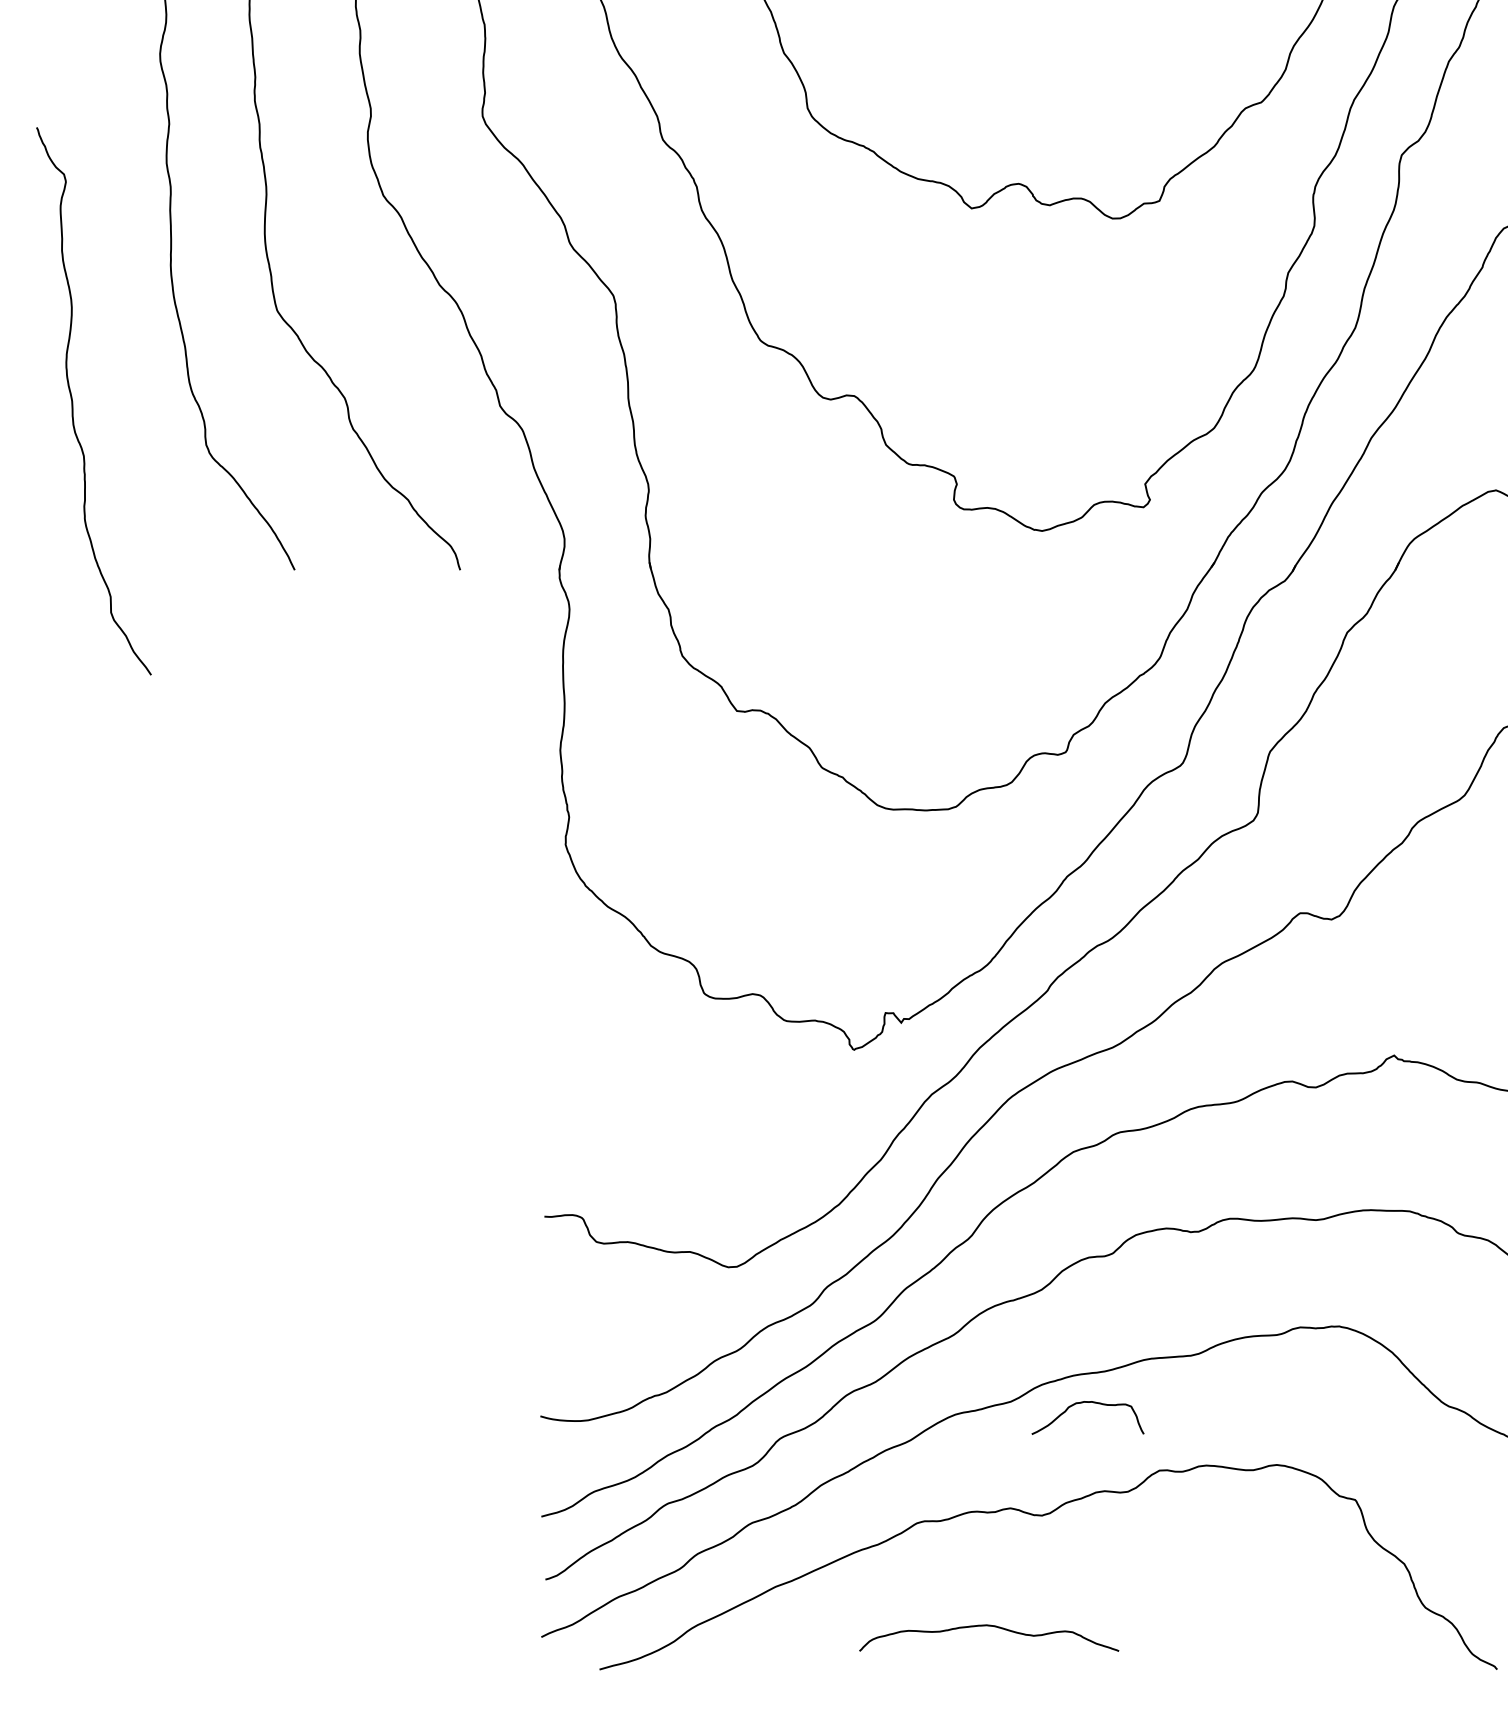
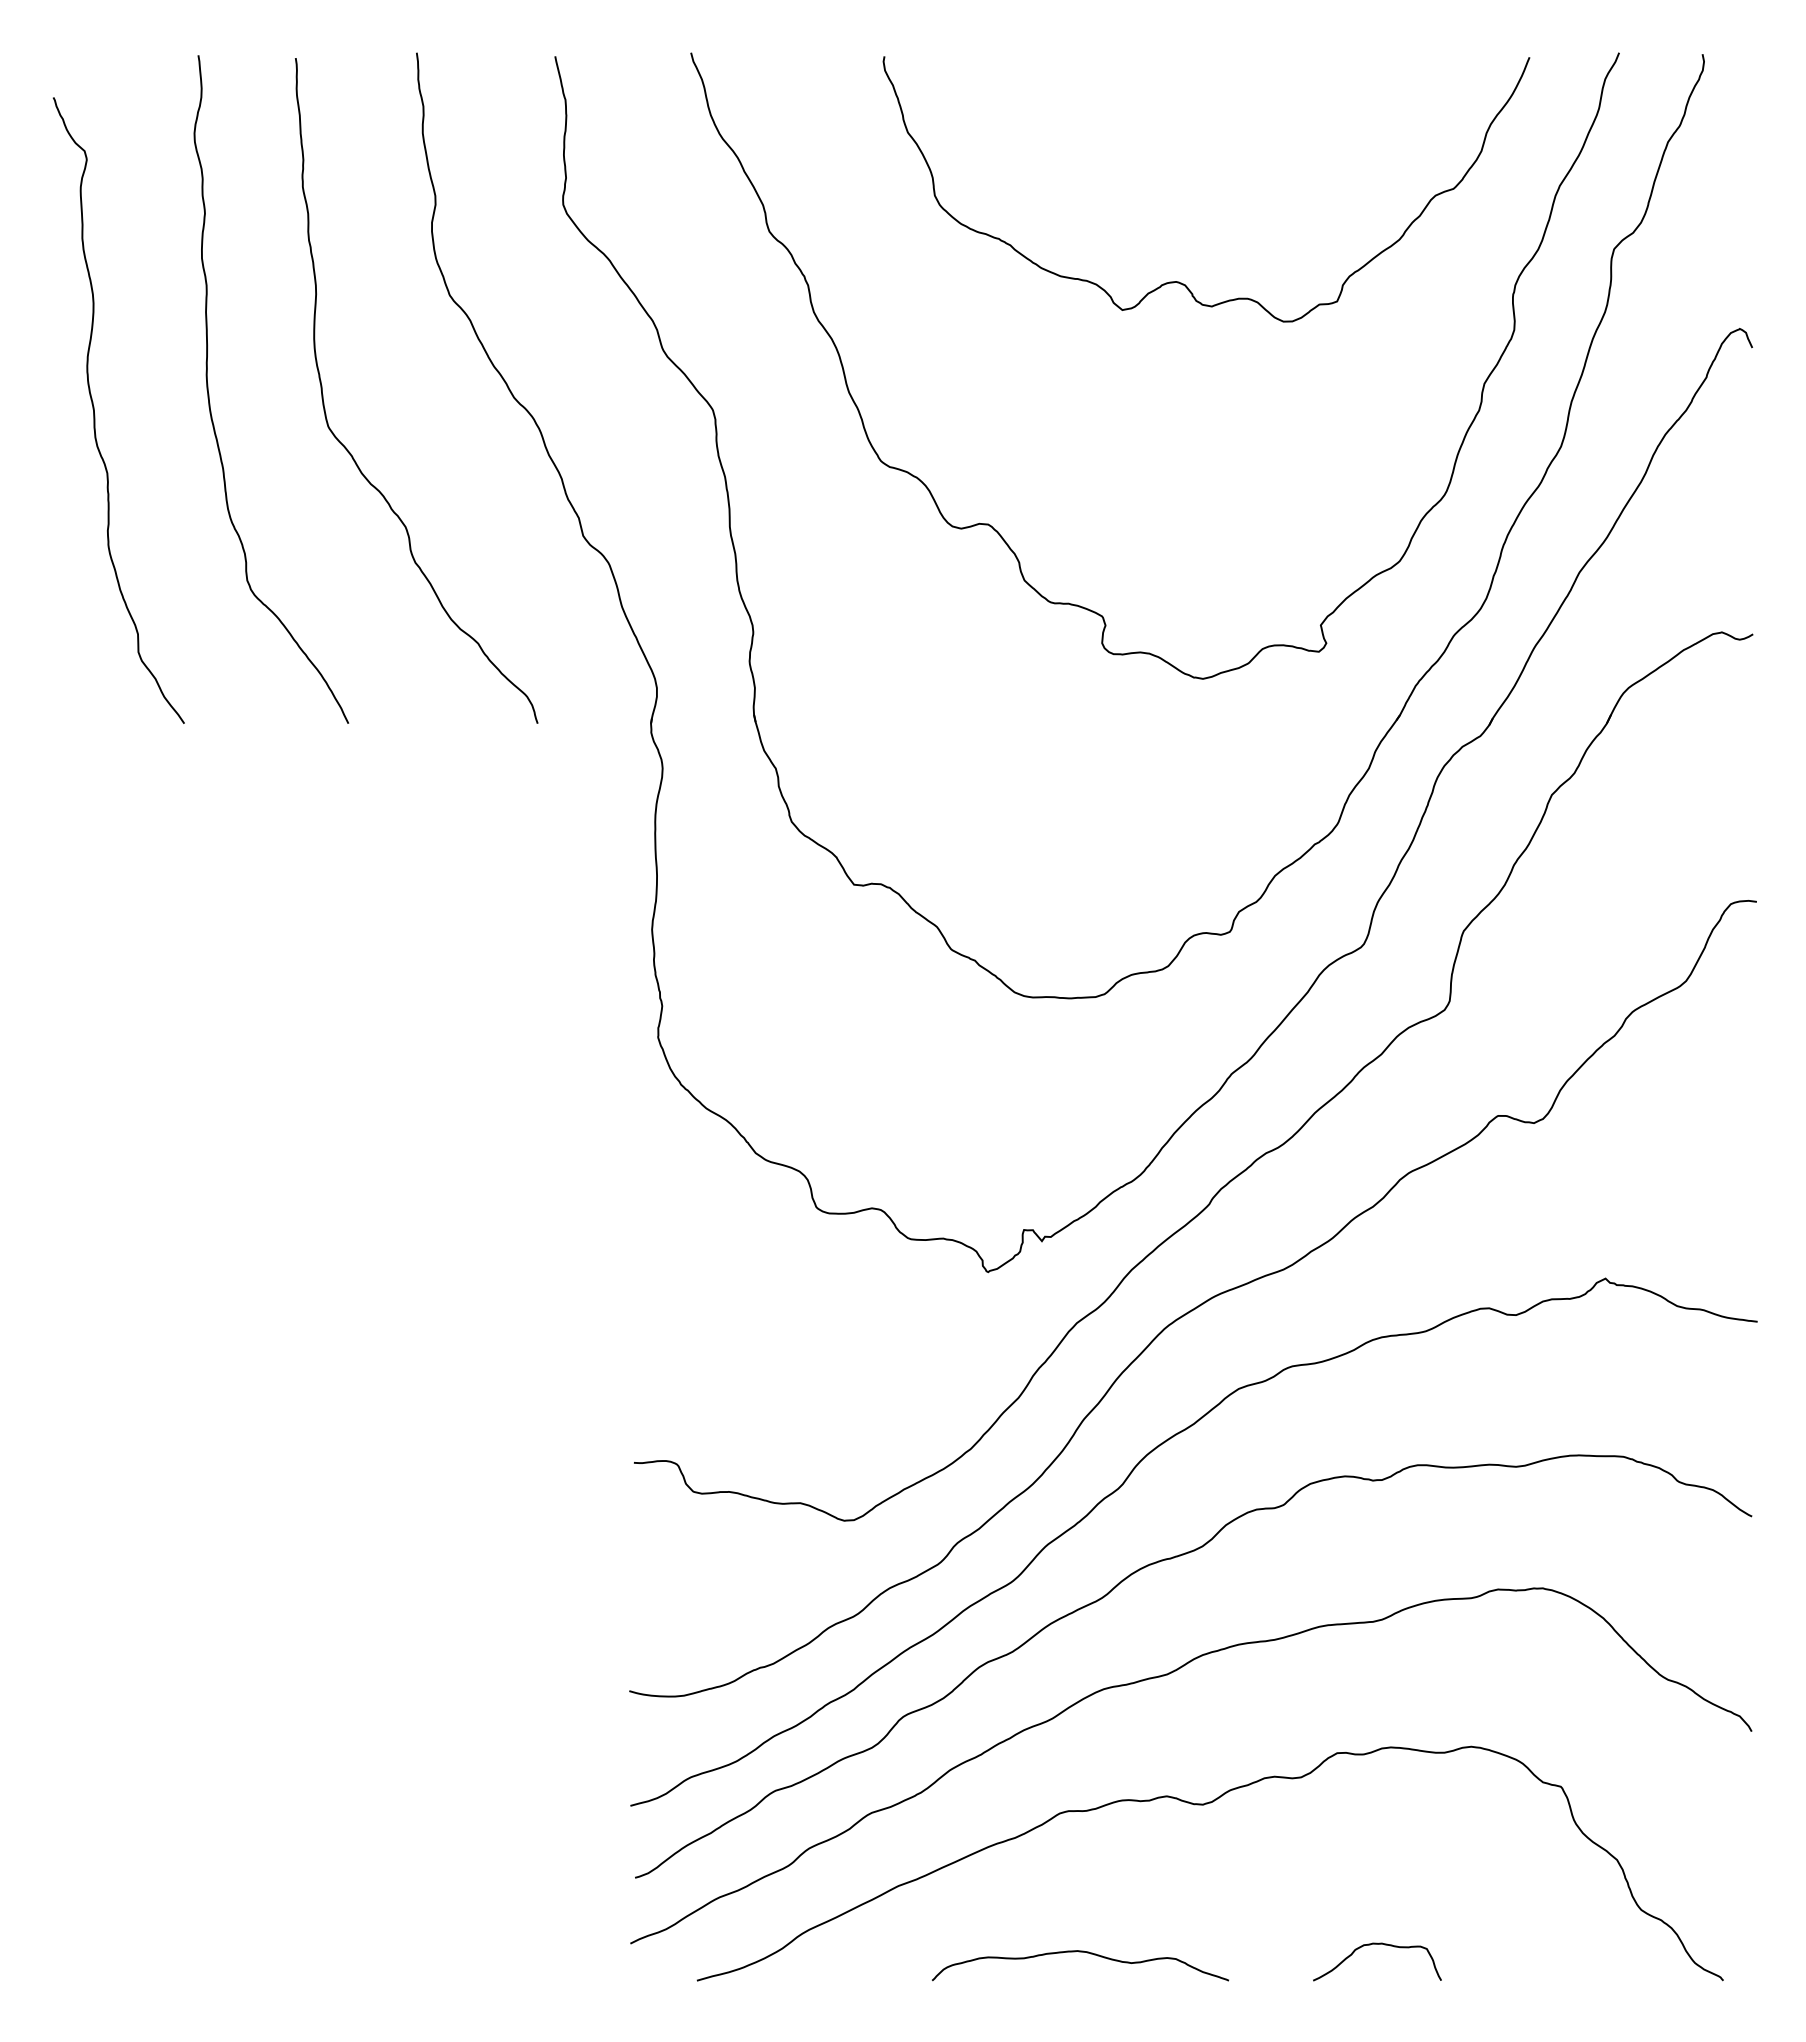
curve: (73, 404) -> (95, 414), moved
curve: (1088, 1402) -> (1377, 1944), moved
curve: (989, 1626) -> (1080, 1952), moved

